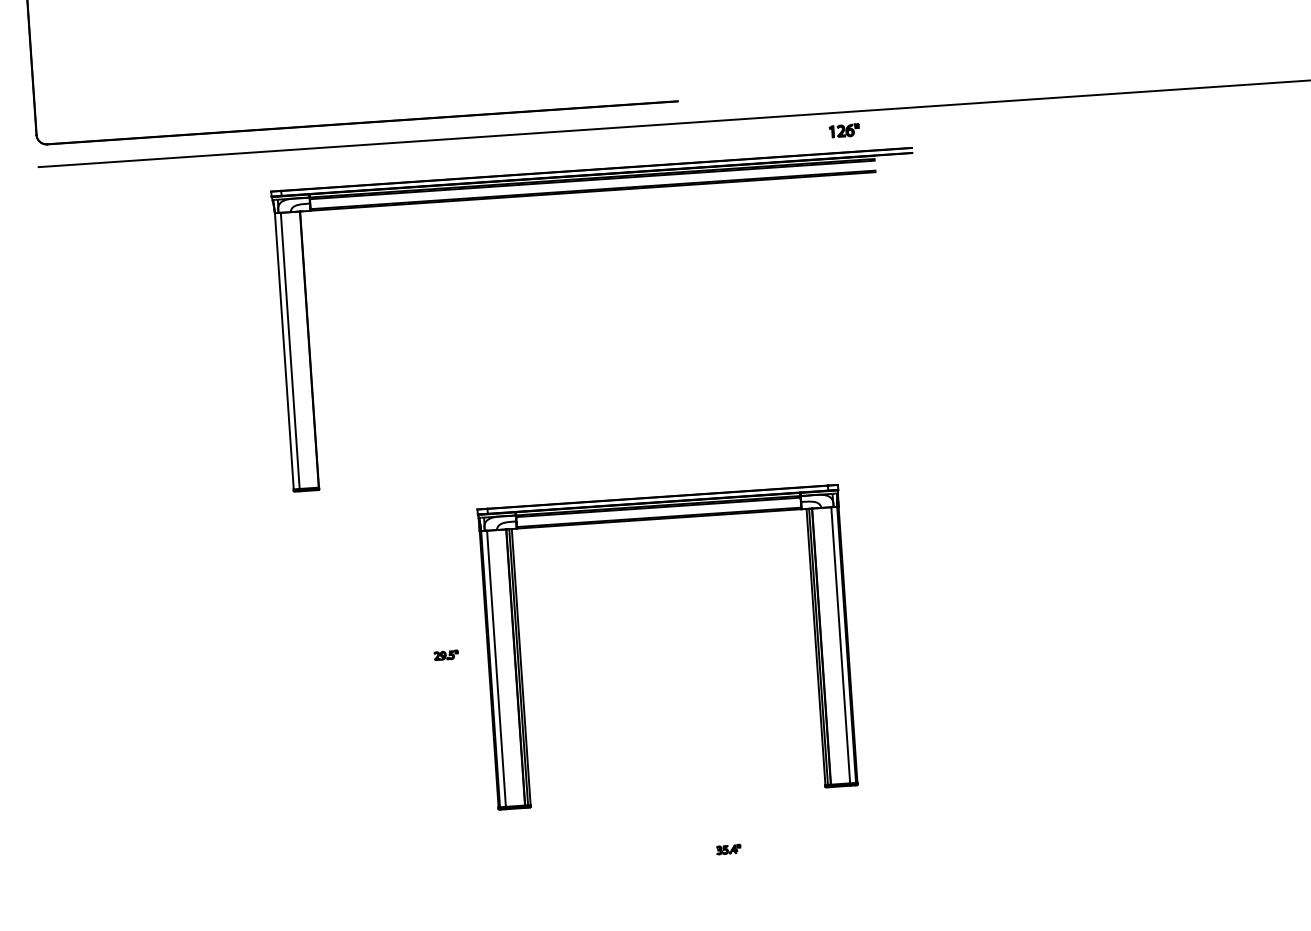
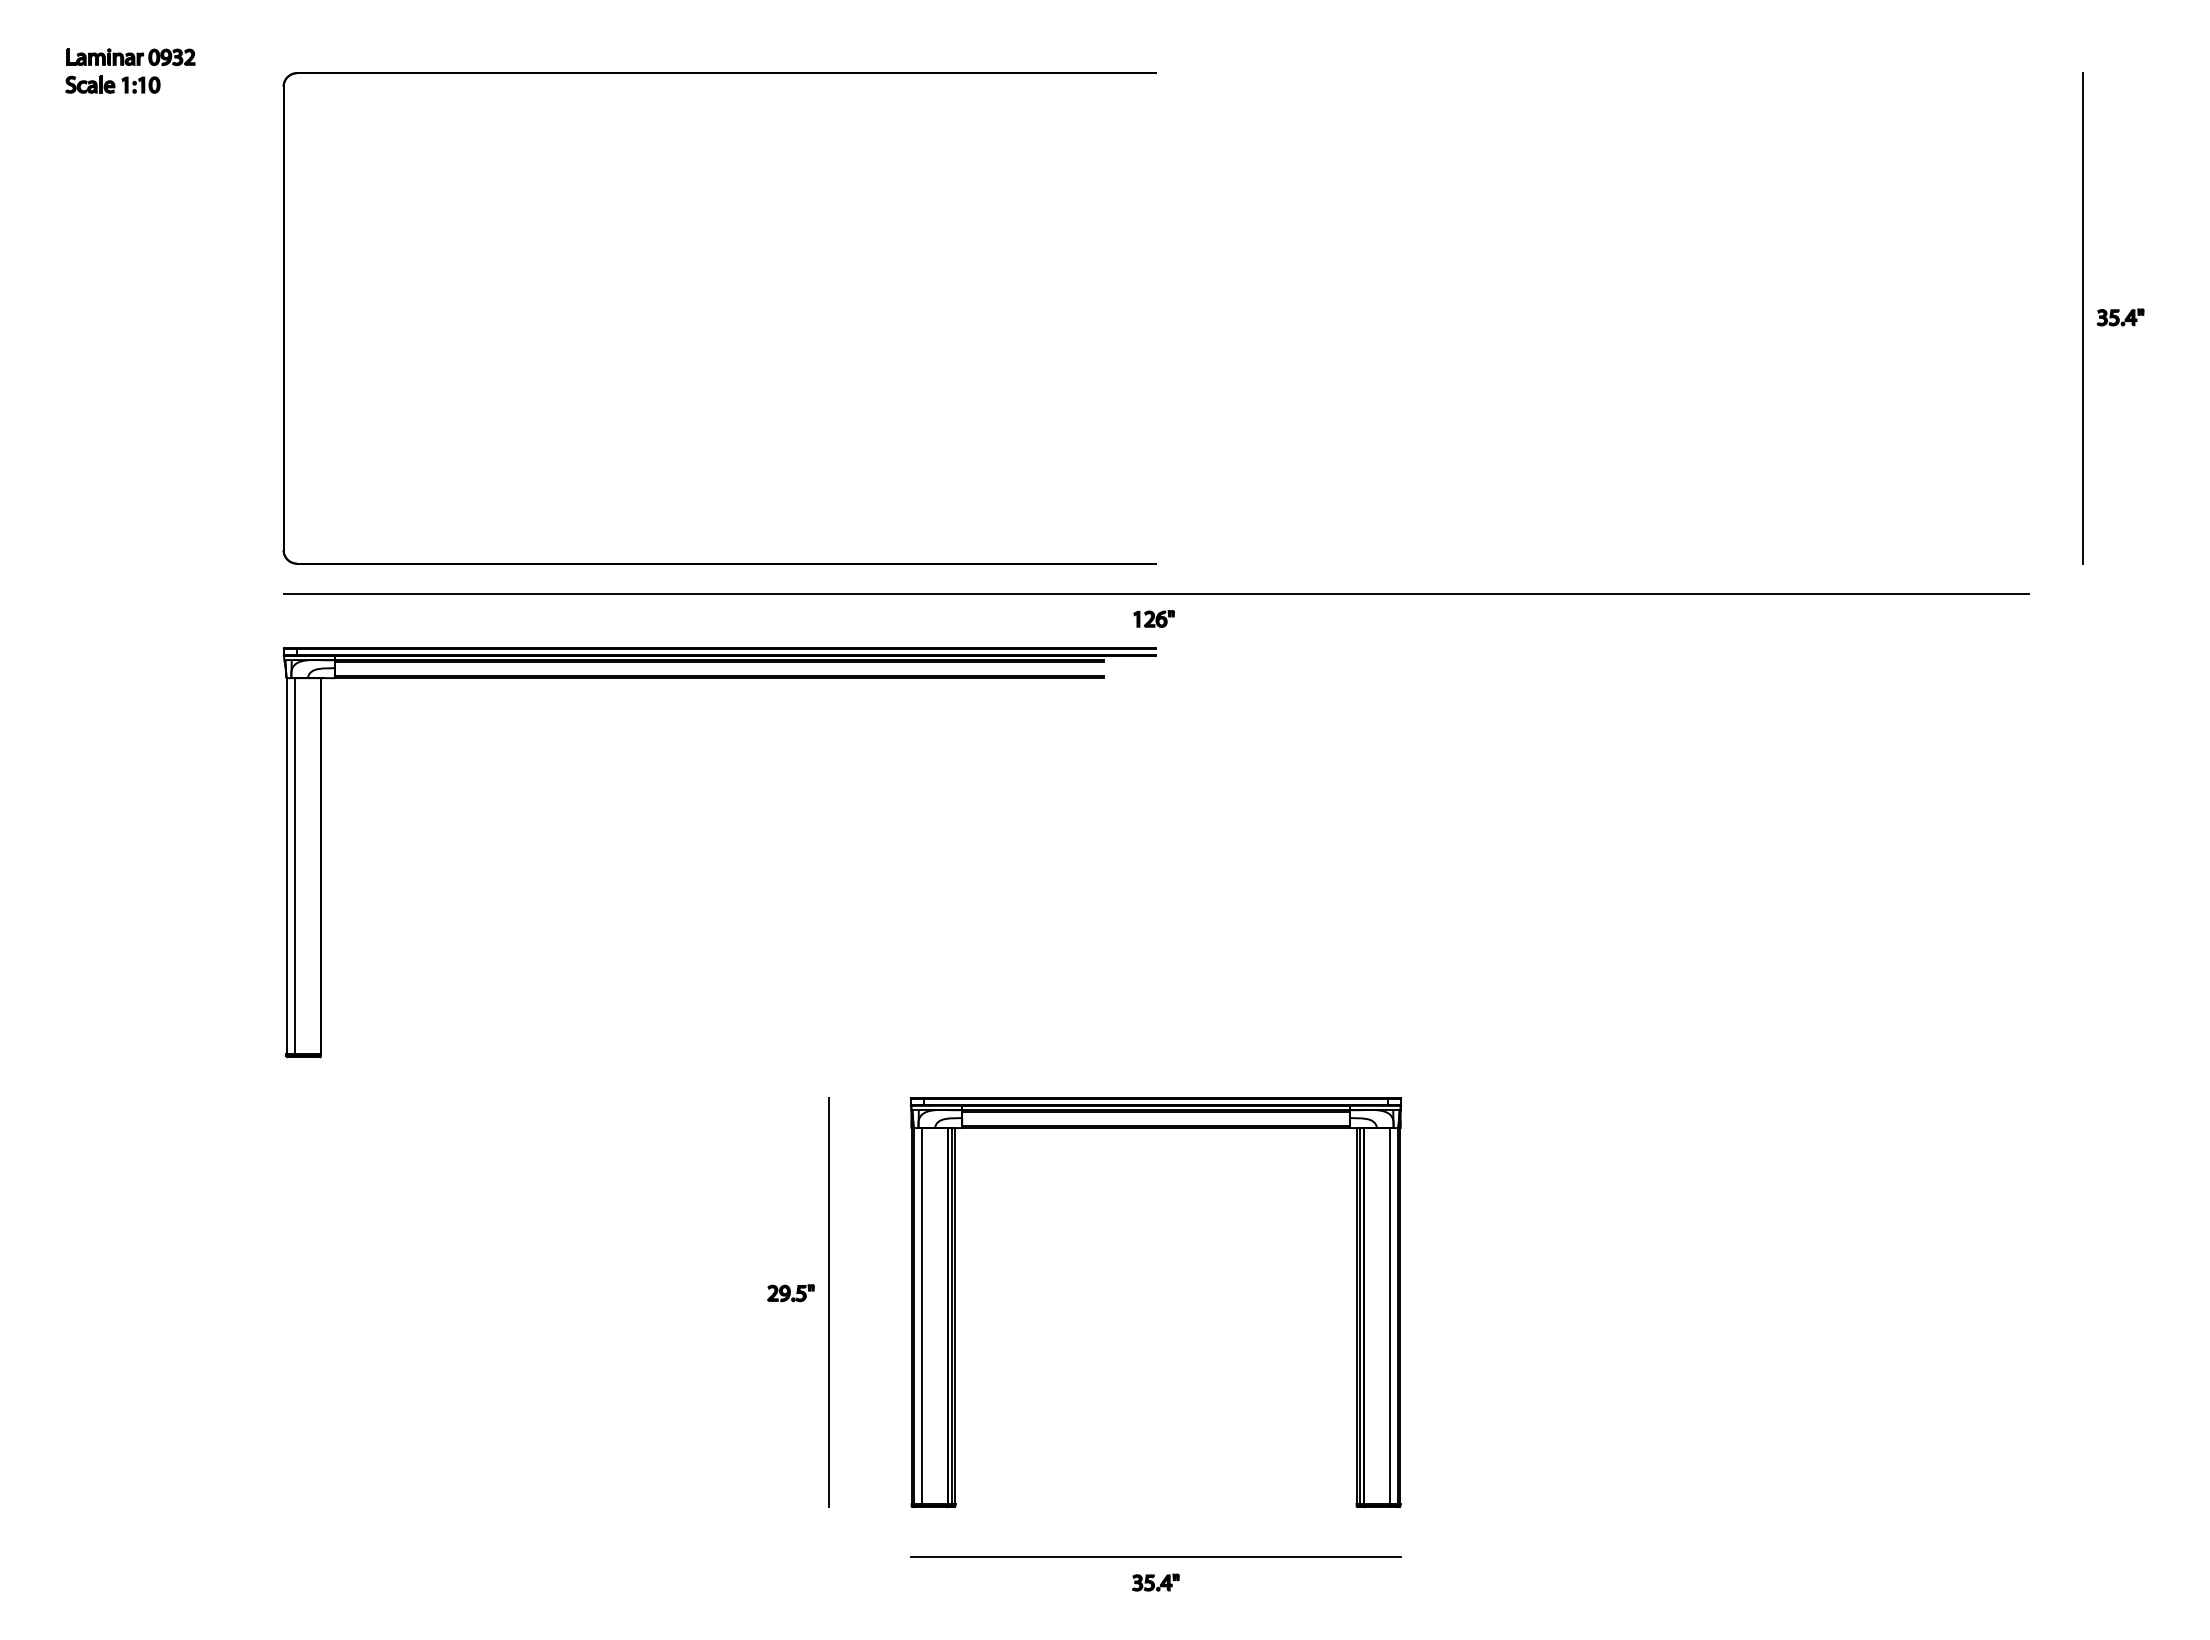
part: (844, 130) -> (1153, 618), moved
part: (592, 191) -> (719, 678), moved
part: (658, 519) -> (1155, 1128), moved
part: (446, 655) -> (790, 1293), size x1.43
line: (474, 660) -> (828, 1302), added
line: (727, 831) -> (1155, 1557), added
part: (728, 849) -> (1155, 1582), size x1.43

